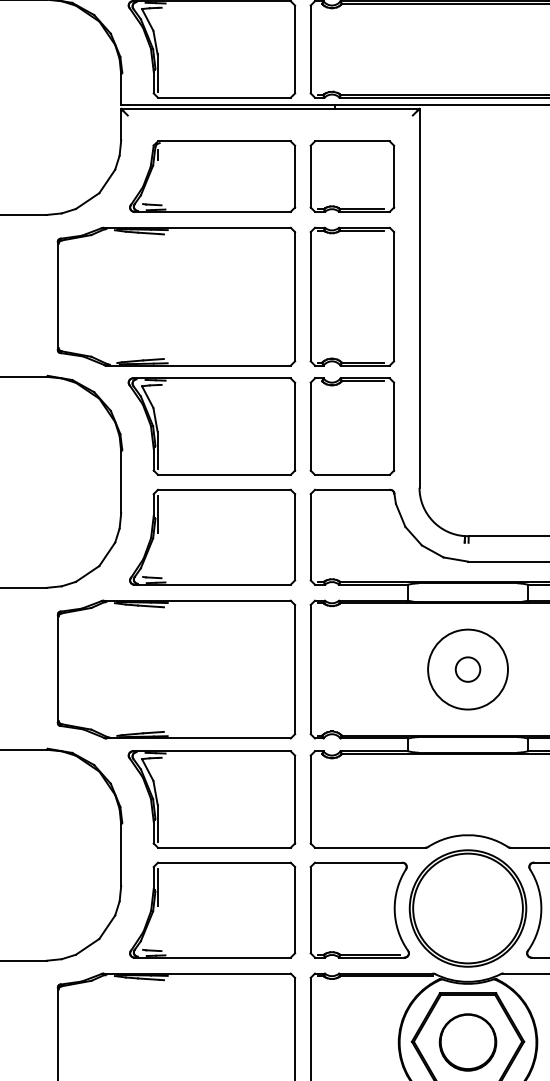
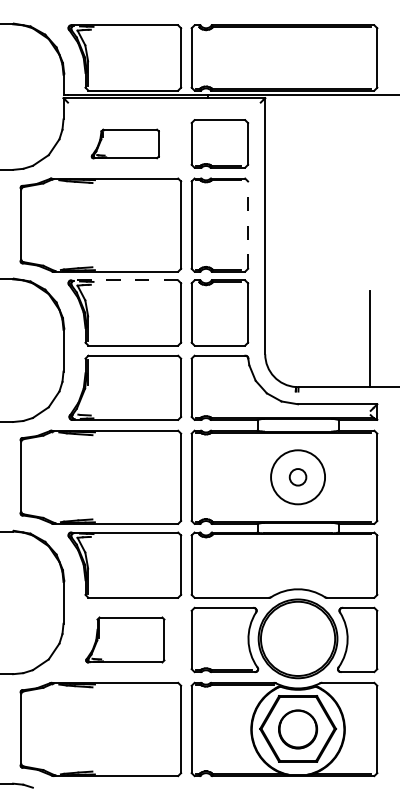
part: (212, 175) -> (125, 143), size x0.6
line: (394, 297) -> (248, 225), solid -> dashed
line: (211, 378) -> (124, 280), solid -> dashed
part: (212, 909) -> (125, 639), size x0.7

